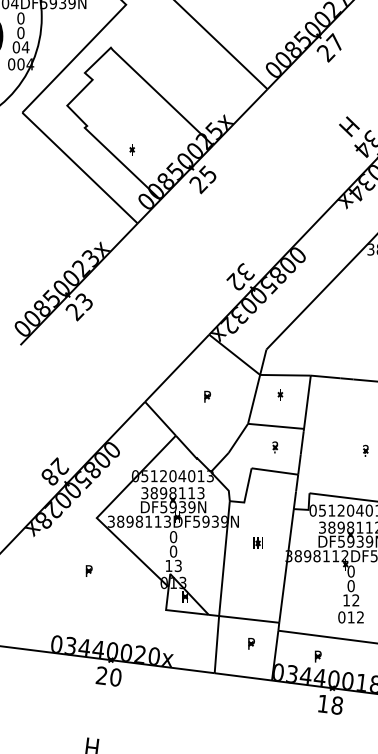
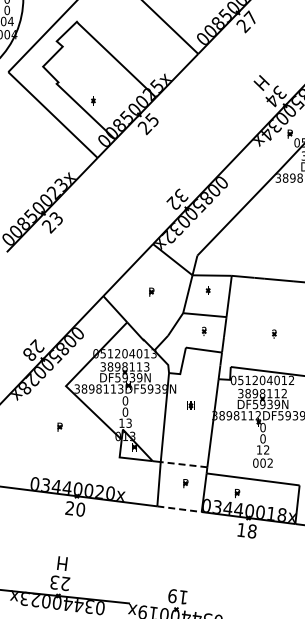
text: (350, 616) -> (262, 462), 012 -> 002
line: (248, 619) -> (183, 464), solid -> dashed
line: (244, 677) -> (180, 509), solid -> dashed

